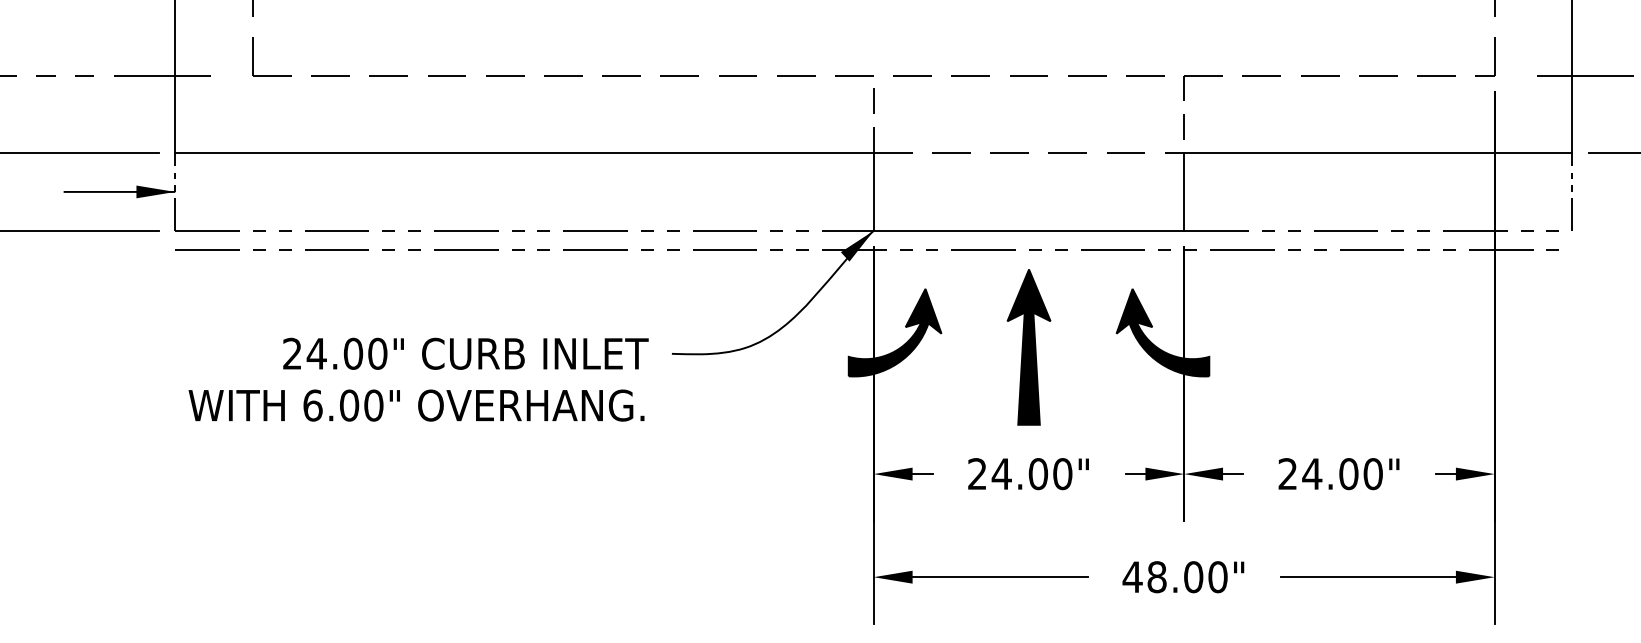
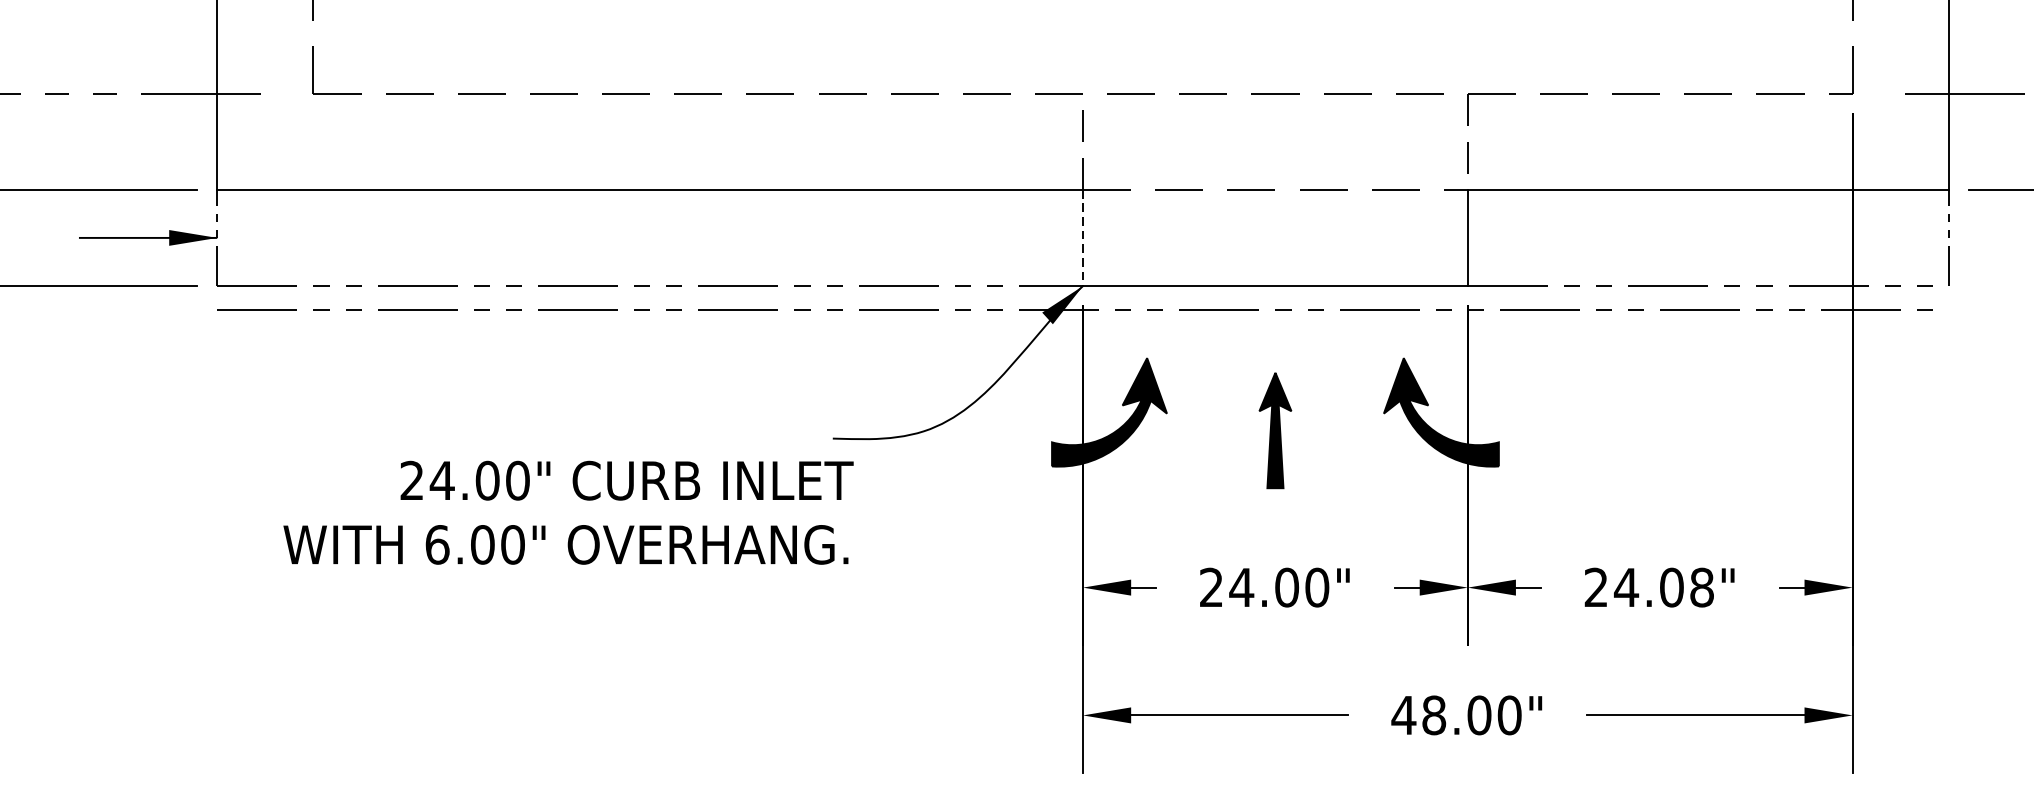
line: (873, 191) -> (1082, 237), solid -> dashed
part: (1028, 347) -> (1274, 430), size x0.6
text: (418, 379) -> (568, 512), moved
text: (1372, 473) -> (1701, 586), 24.00" -> 24.08"

